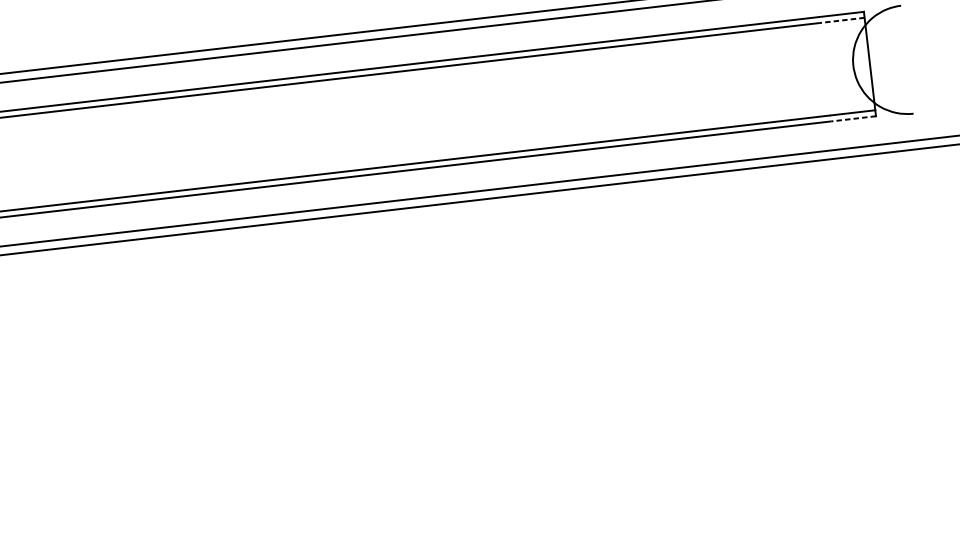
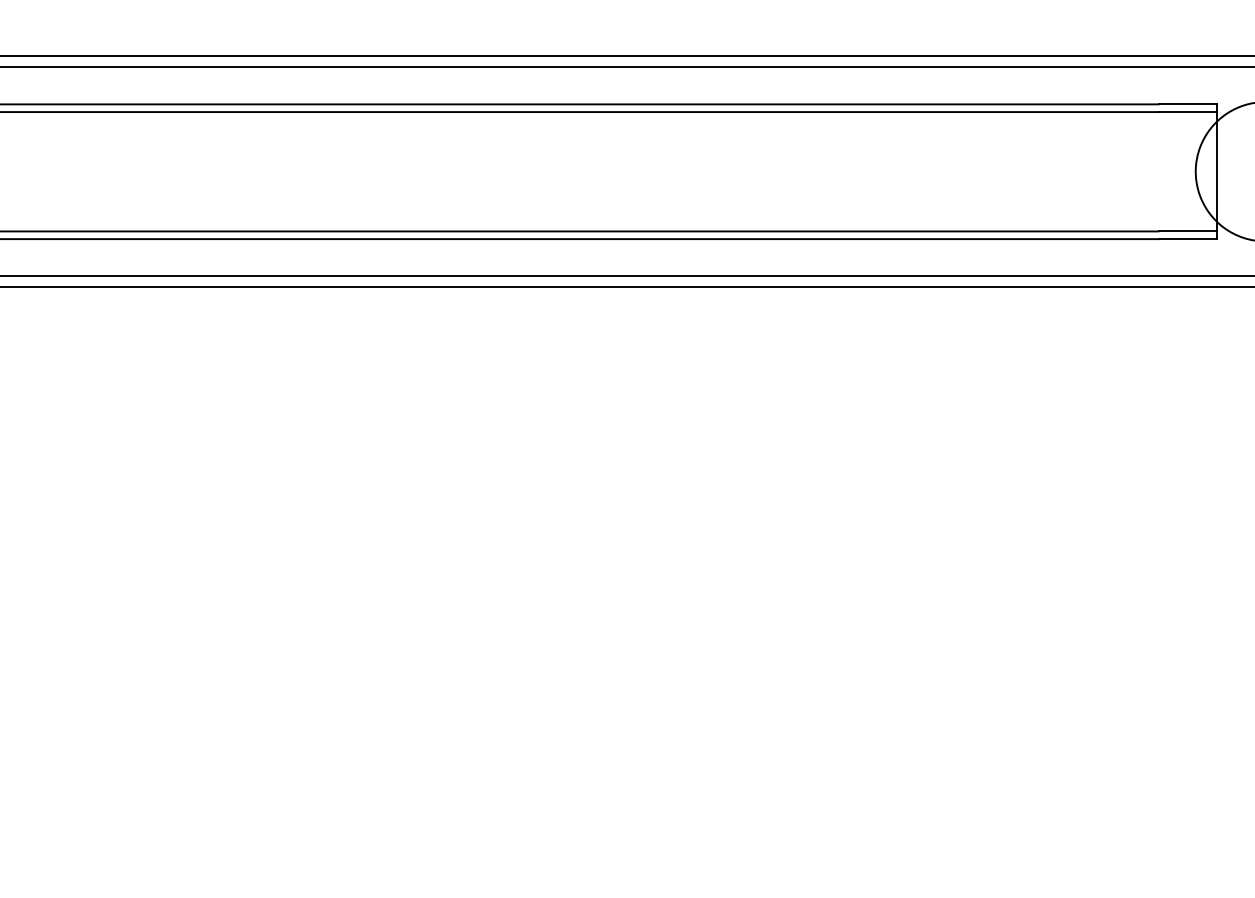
line: (842, 20) -> (1188, 112), dashed -> solid
line: (853, 119) -> (1188, 239), dashed -> solid

